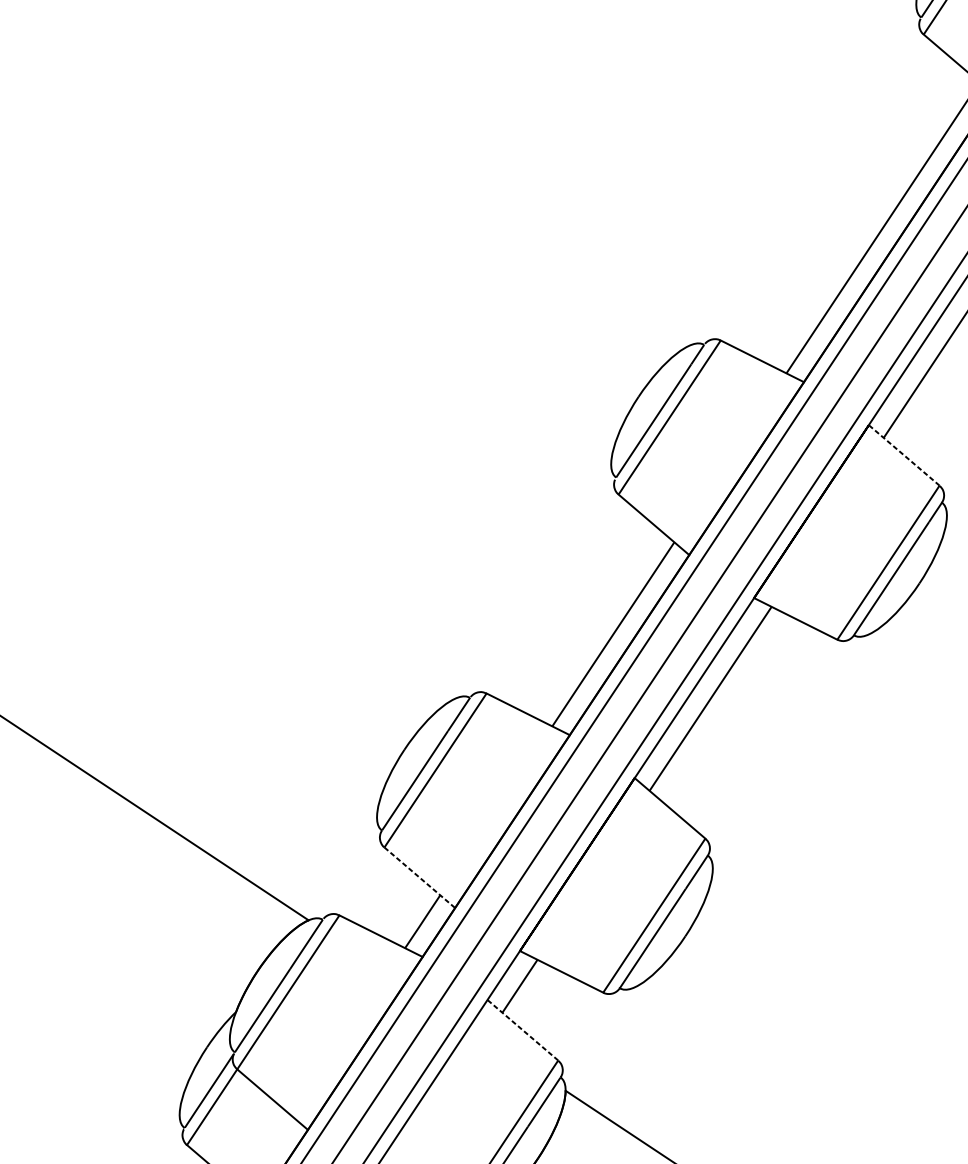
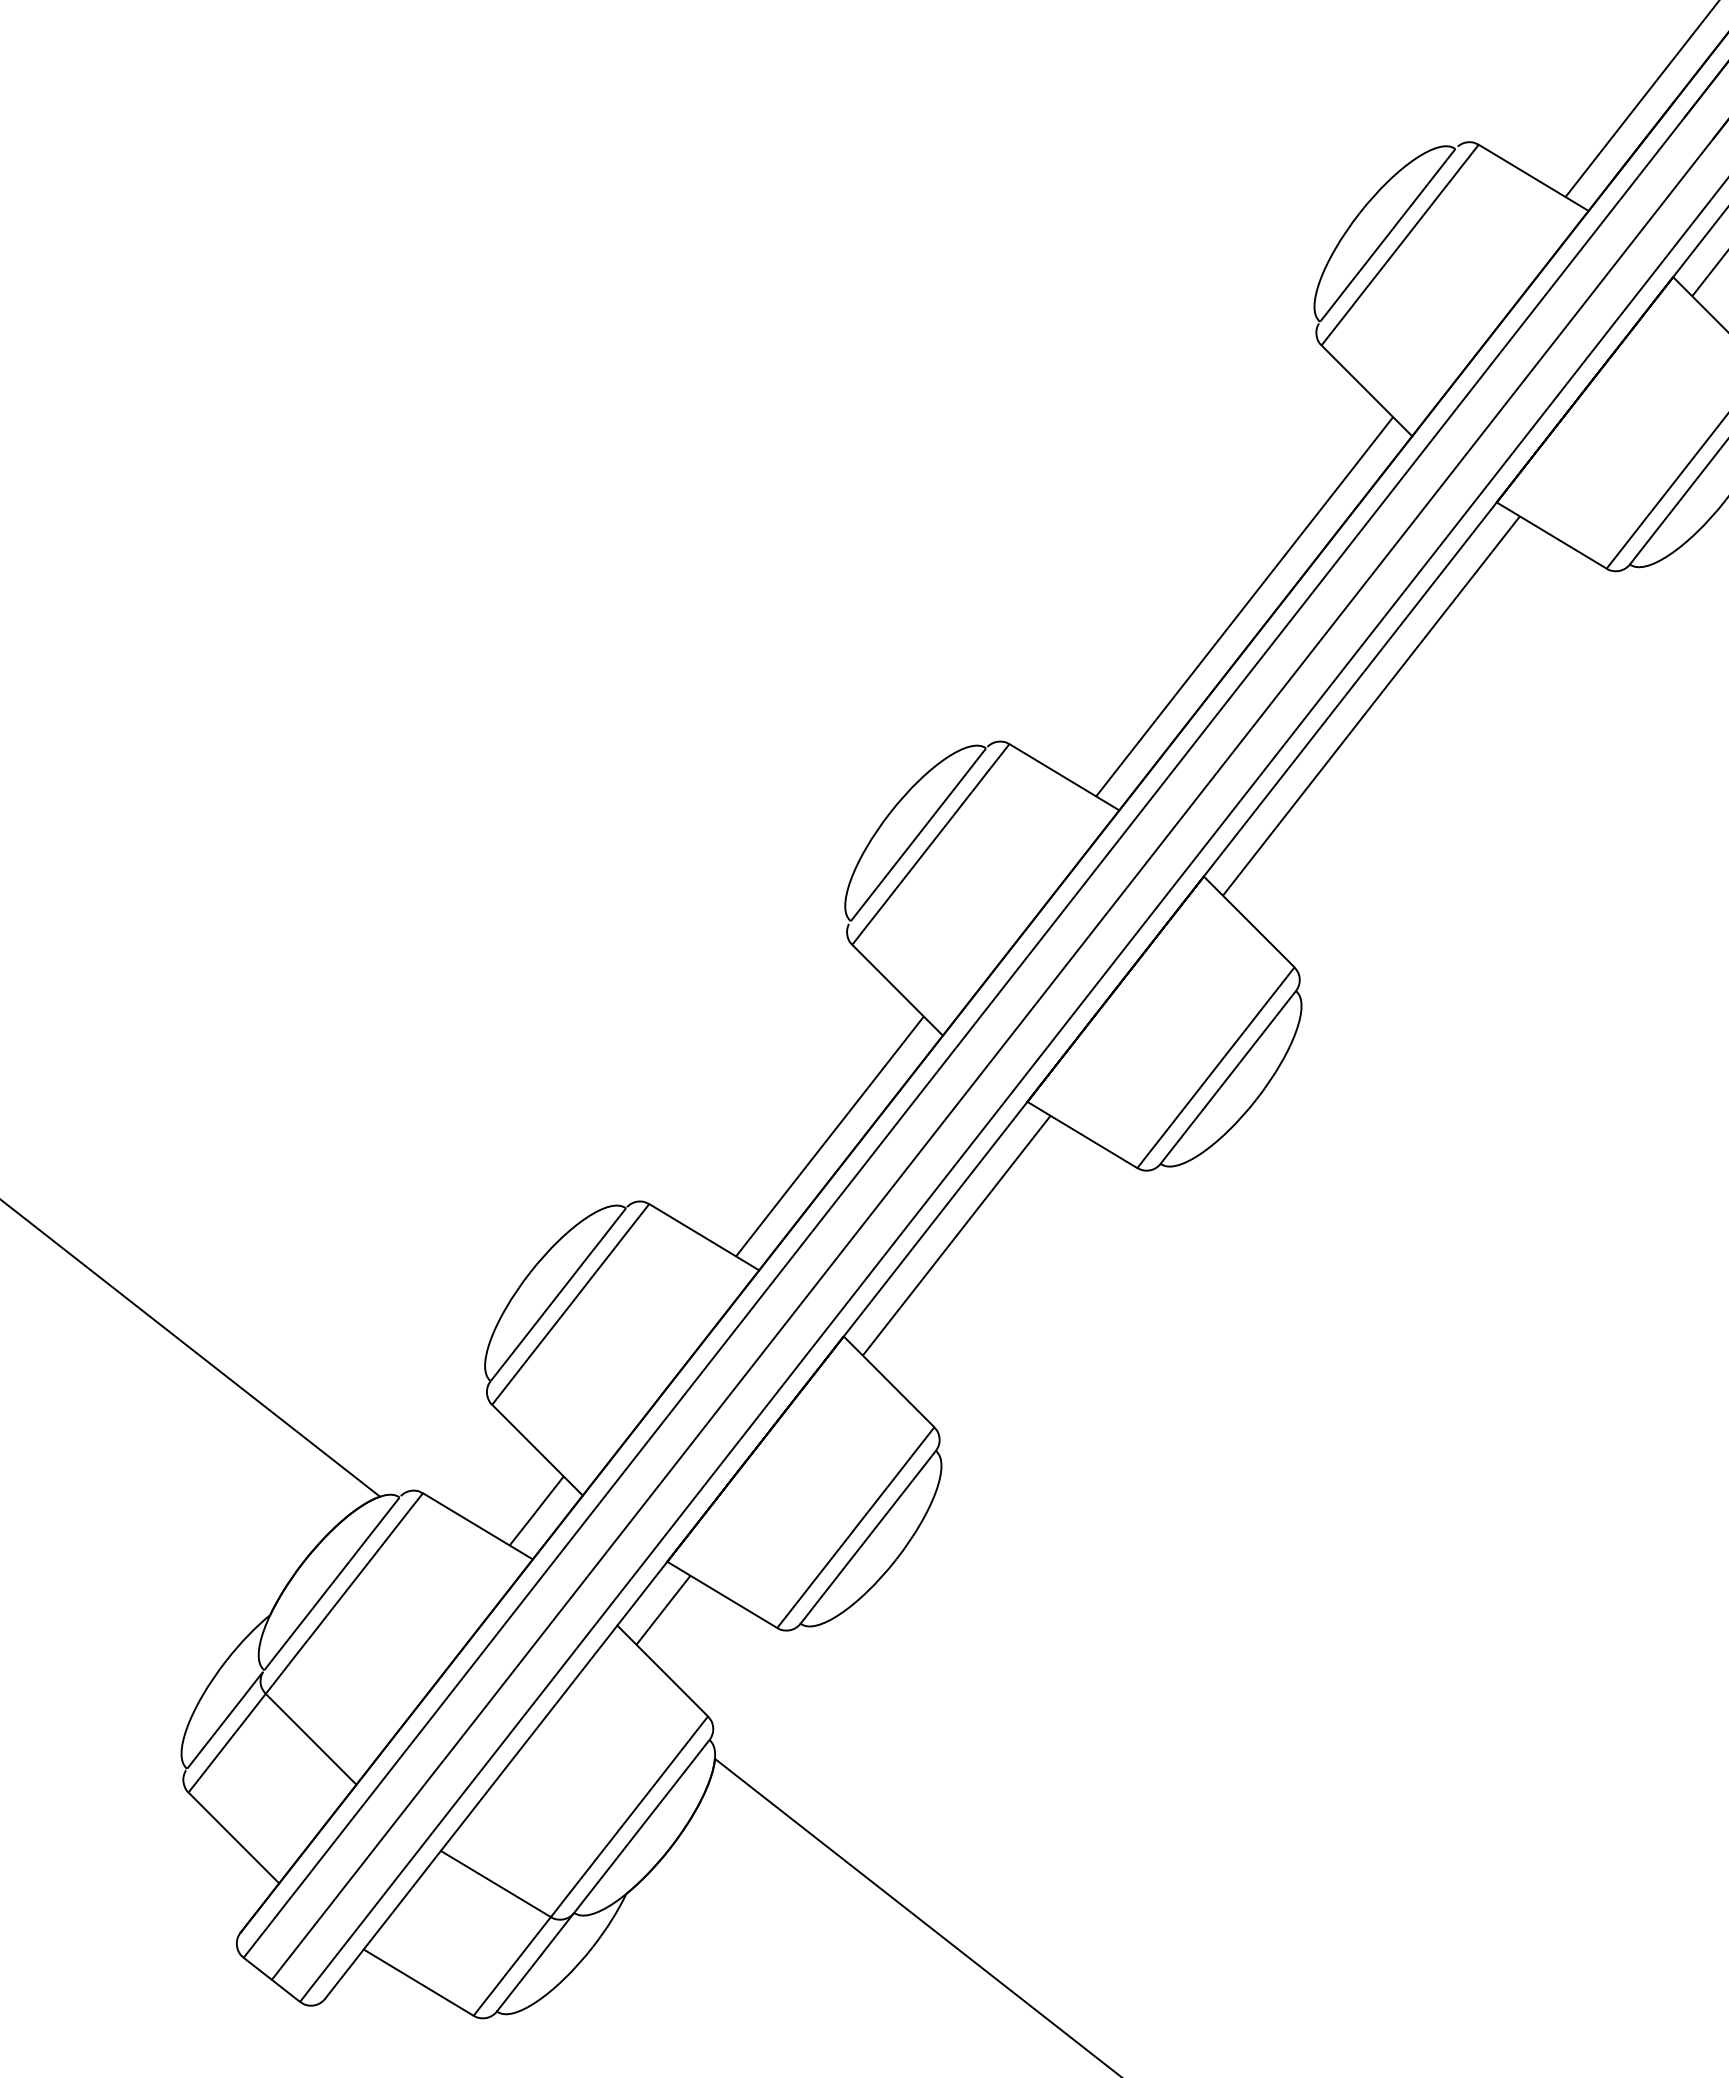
line: (903, 455) -> (1248, 921), dashed -> solid
line: (419, 877) -> (537, 1450), dashed -> solid
line: (522, 1029) -> (662, 1670), dashed -> solid

